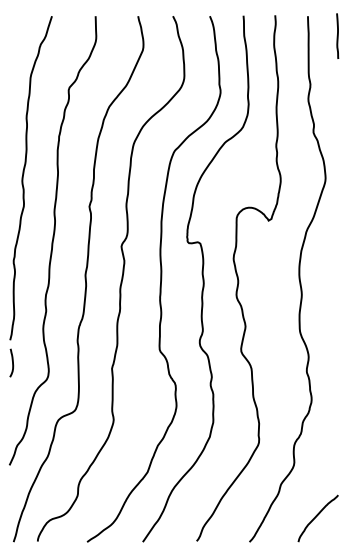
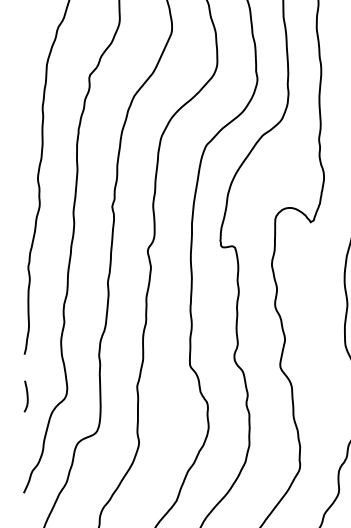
curve: (12, 362) -> (27, 395), moved

